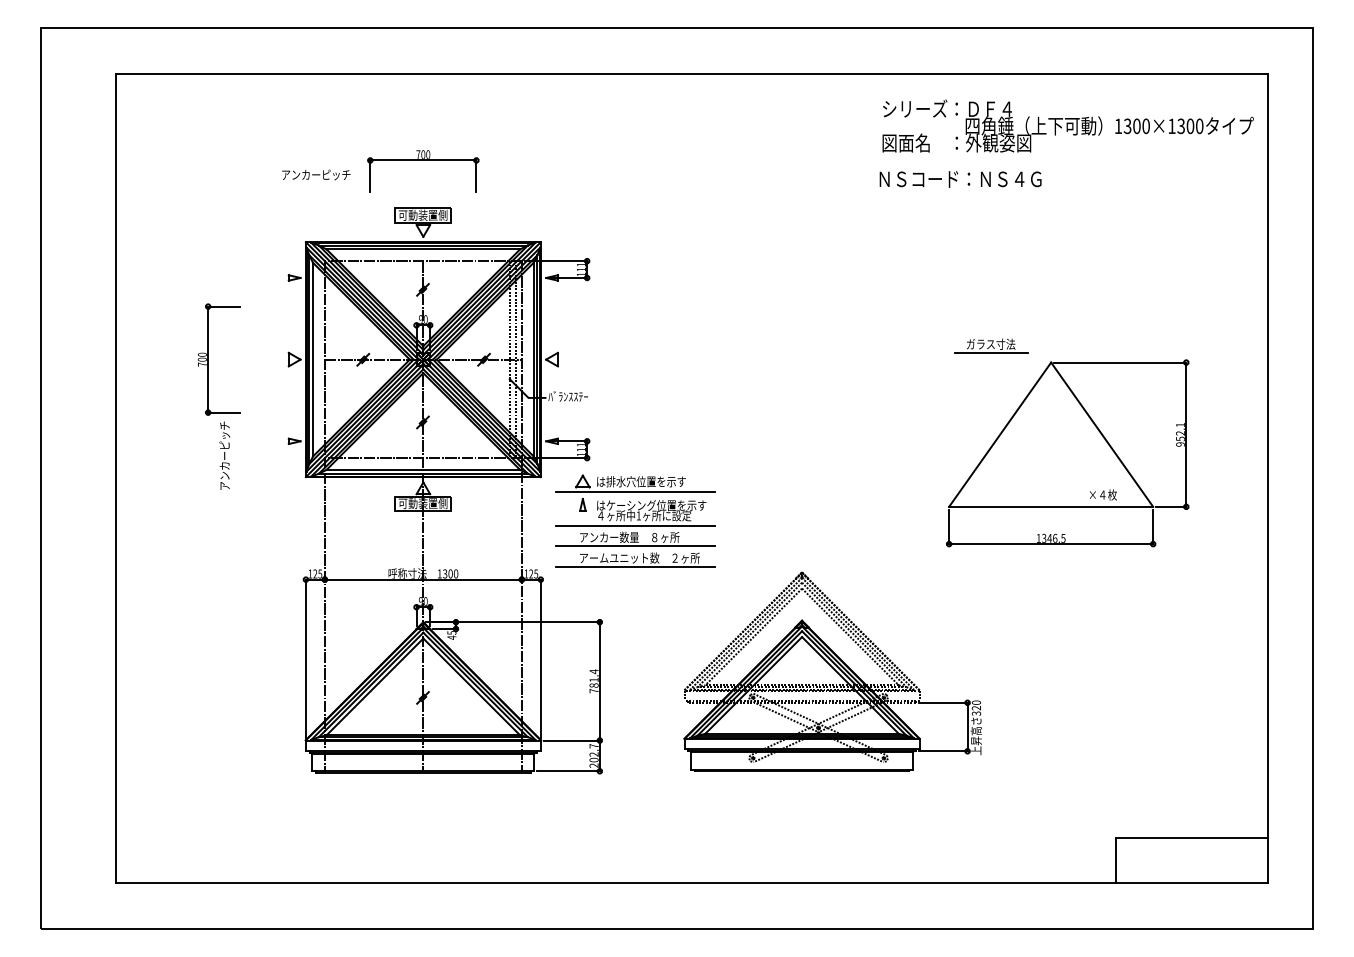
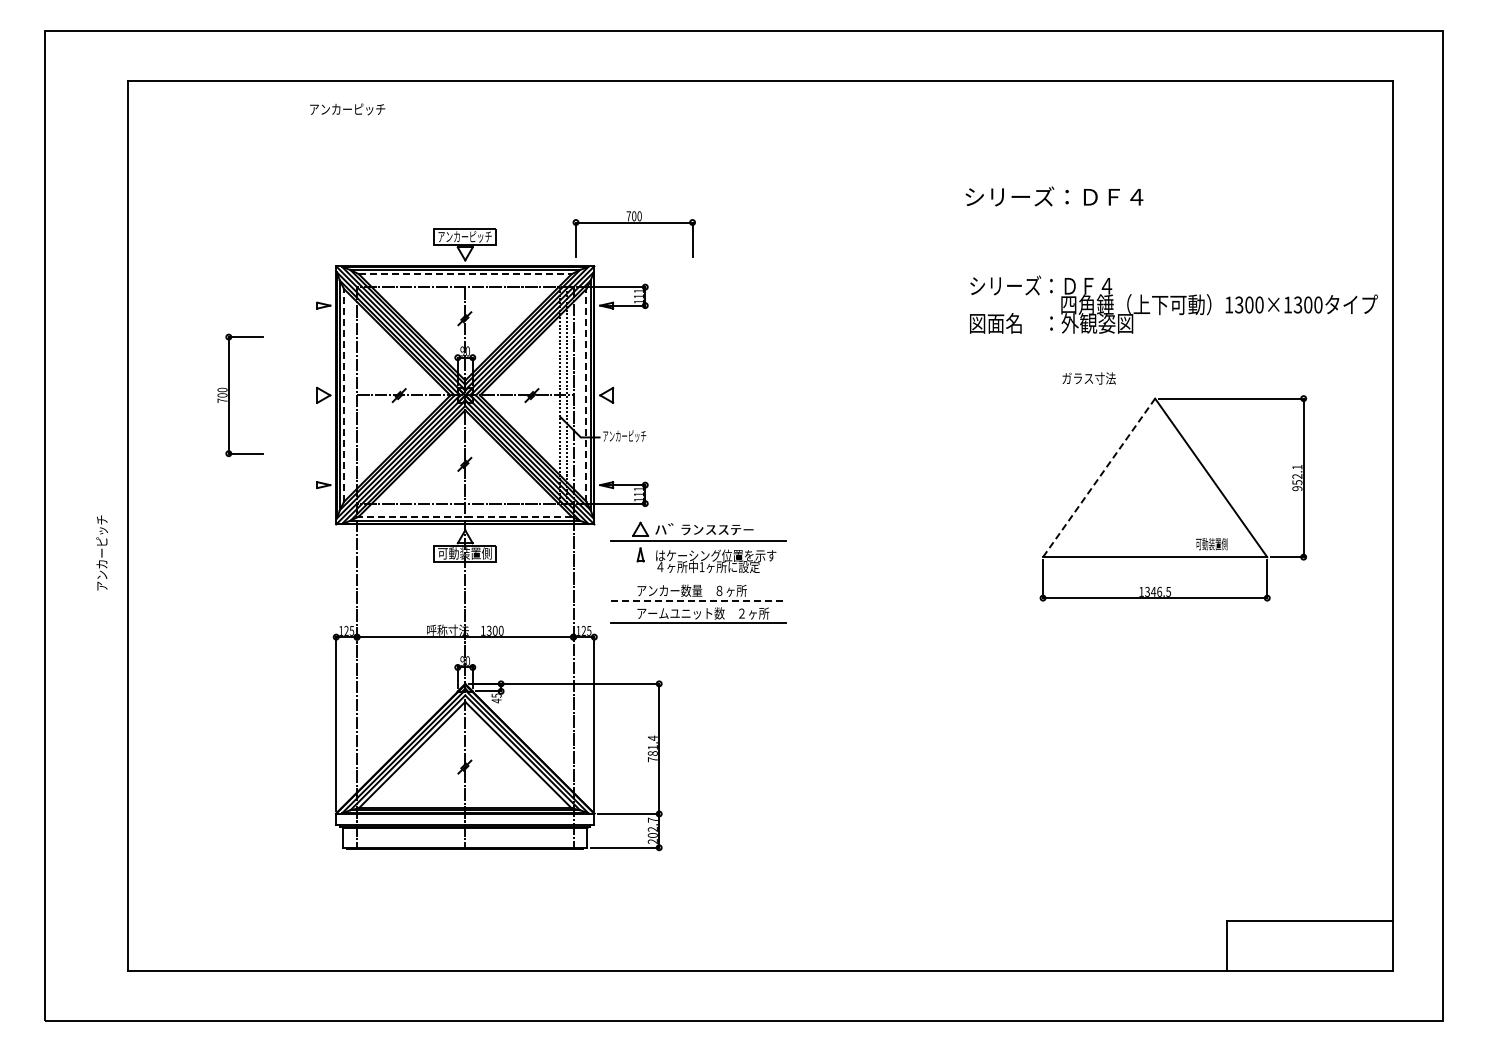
text: (1067, 125) -> (1173, 304), moved
part: (422, 161) -> (633, 223), moved
text: (316, 175) -> (347, 109), moved
text: (959, 178) -> (1054, 196), ＮＳコード：ＮＳ４Ｇ -> シリーズ：ＤＦ４
text: (422, 215) -> (464, 236), 可動装置側 -> アンカーピッチ
line: (423, 249) -> (465, 274), solid -> dashed
line: (991, 352) -> (1089, 387), removed
line: (313, 358) -> (344, 394), solid -> dashed
line: (533, 358) -> (586, 394), solid -> dashed
text: (568, 396) -> (624, 435), ﾊﾞﾗﾝｽｽﾃｰ -> アンカーピッチ
line: (999, 435) -> (1098, 478), solid -> dashed
text: (224, 455) -> (101, 552), moved
line: (422, 469) -> (464, 516), solid -> dashed
text: (641, 481) -> (704, 529), は排水穴位置を示す -> ﾊﾞﾗﾝｽｽﾃｰ
text: (1102, 495) -> (1211, 544), ×４枚 -> 可動装置側
line: (634, 525) -> (697, 577), removed
line: (635, 546) -> (698, 600), solid -> dashed
part: (833, 671) -> (915, 738), removed

